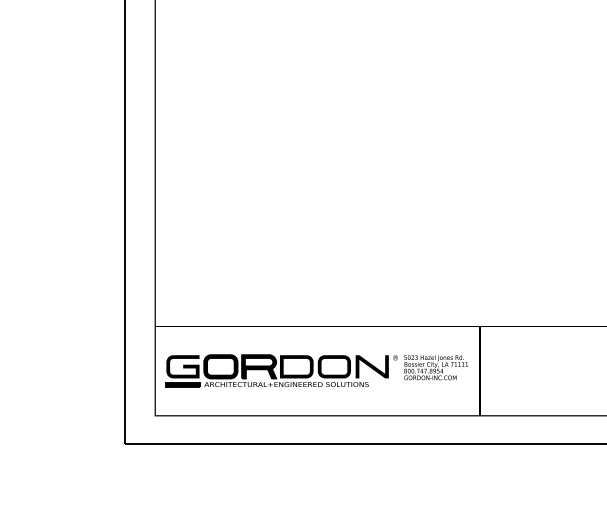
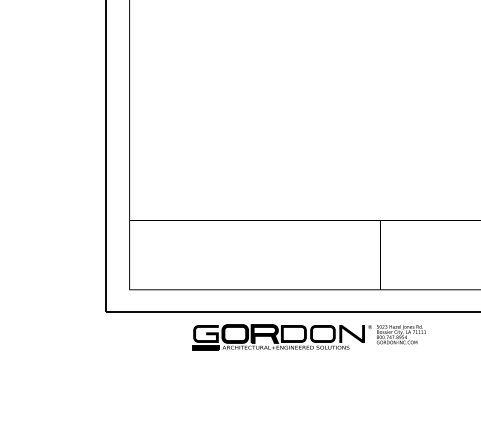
part: (315, 371) -> (308, 337), moved

